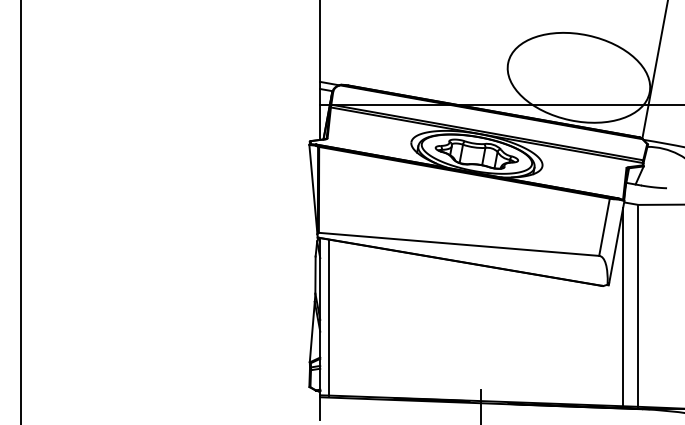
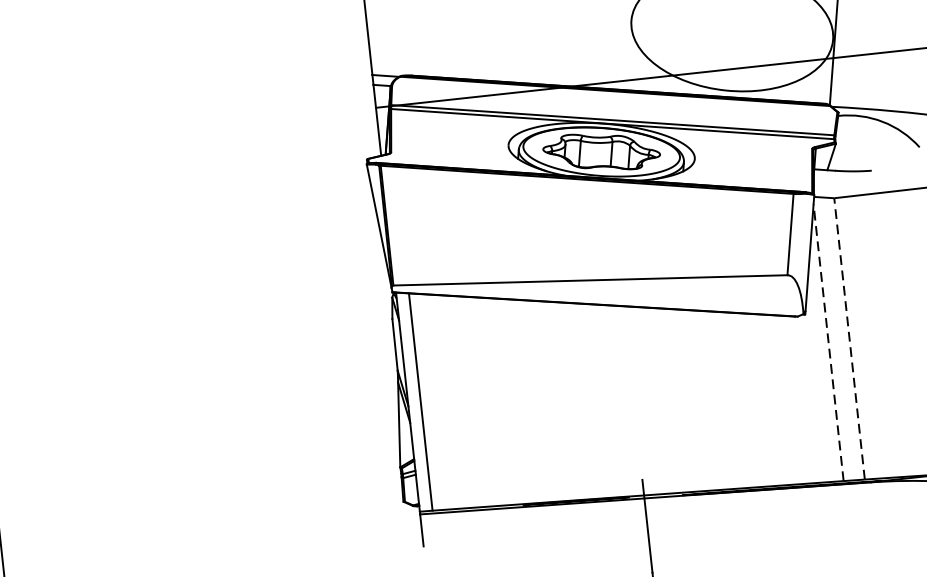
line: (638, 305) -> (849, 338), solid -> dashed
line: (623, 306) -> (828, 342), solid -> dashed

